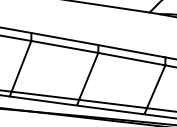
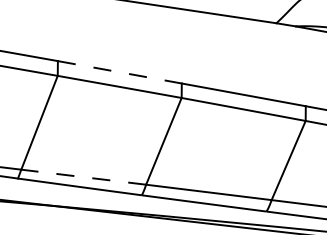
line: (65, 39) -> (120, 73), solid -> dashed
line: (45, 95) -> (83, 176), solid -> dashed

